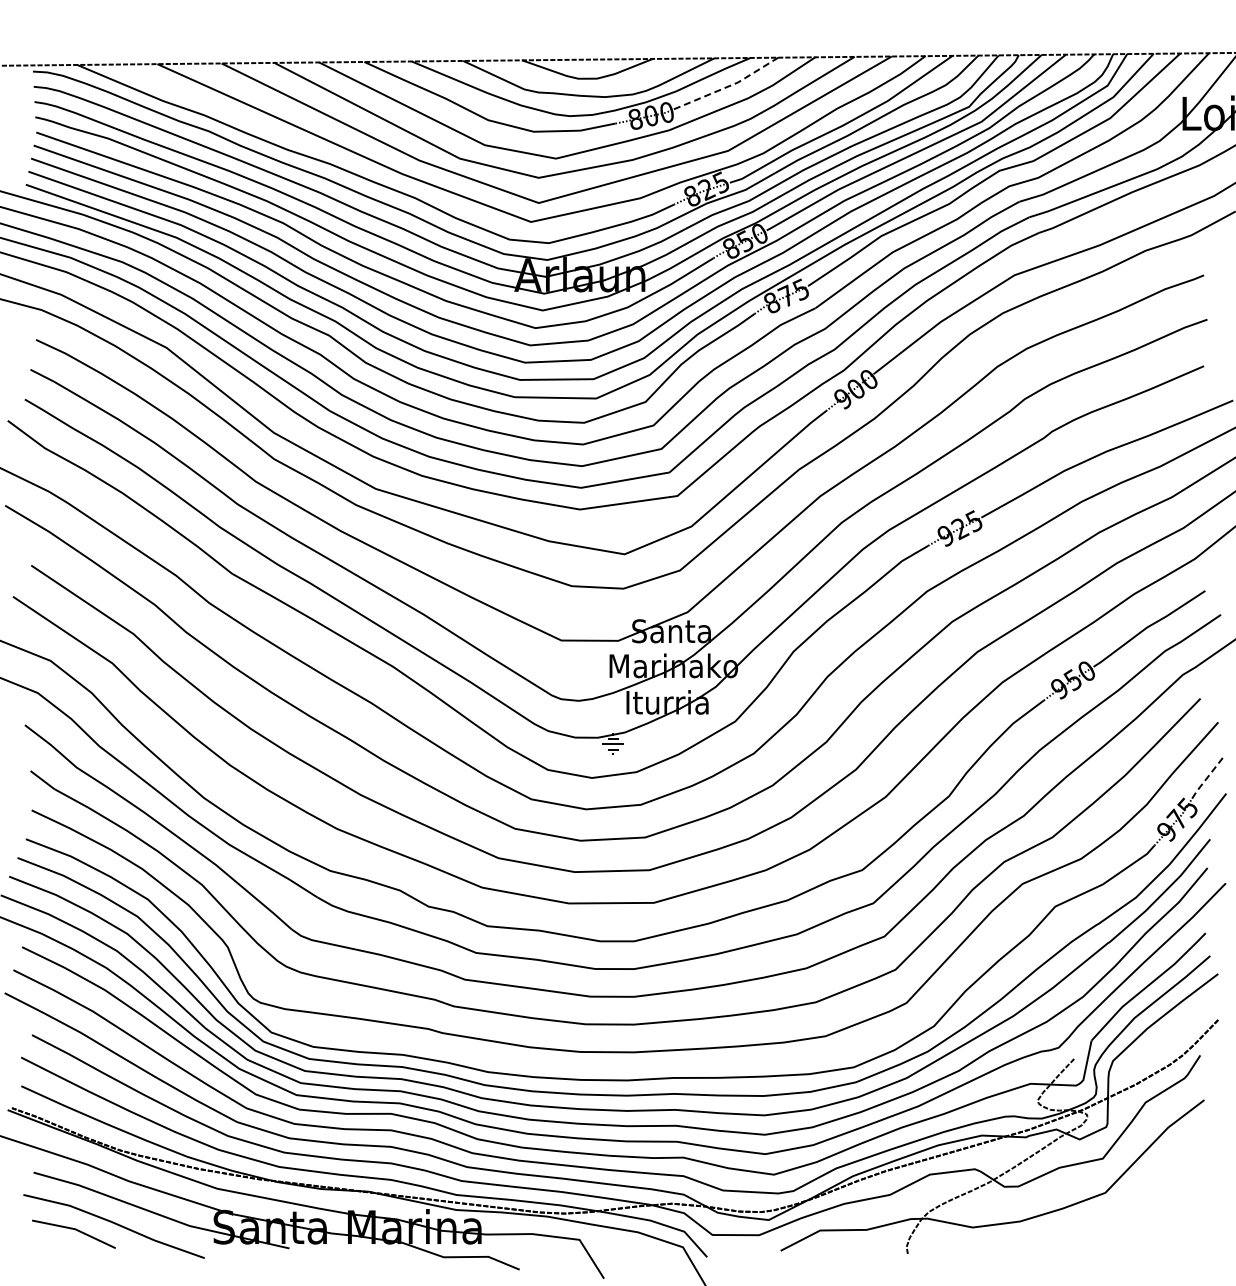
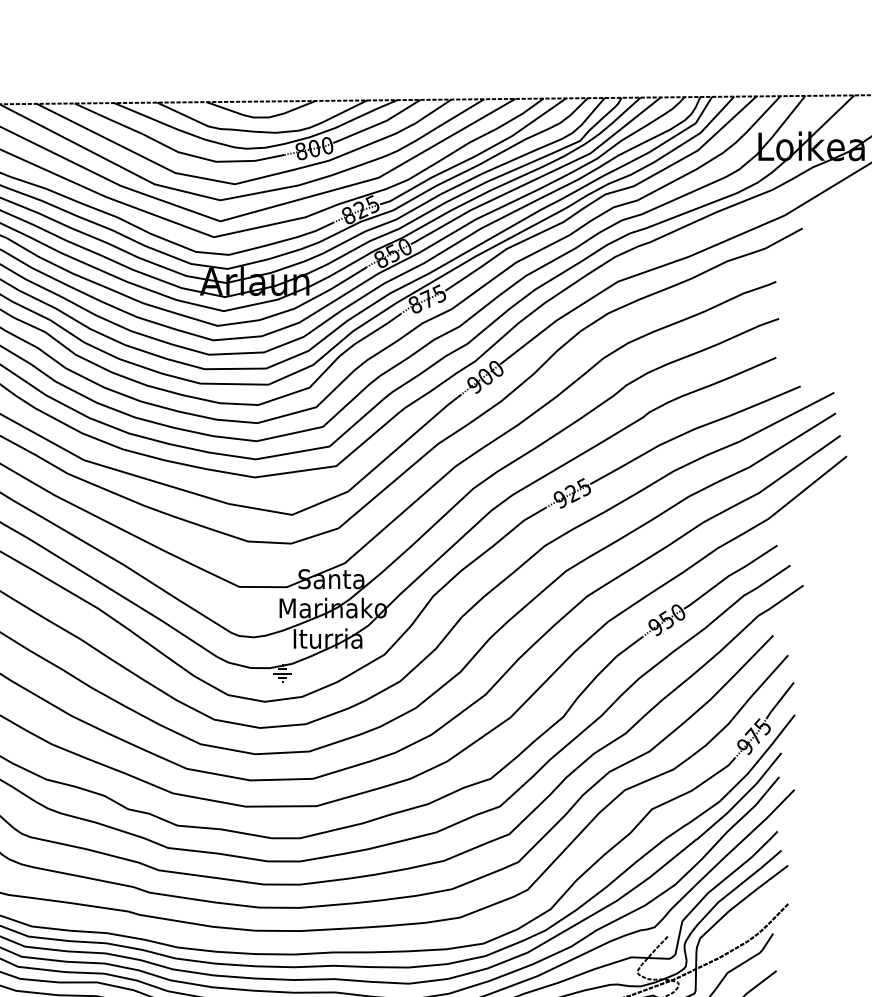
line: (728, 86) -> (378, 123), dashed -> solid
line: (1207, 777) -> (779, 701), dashed -> solid

